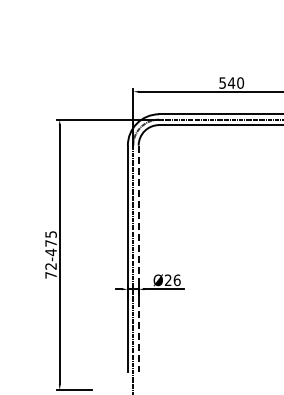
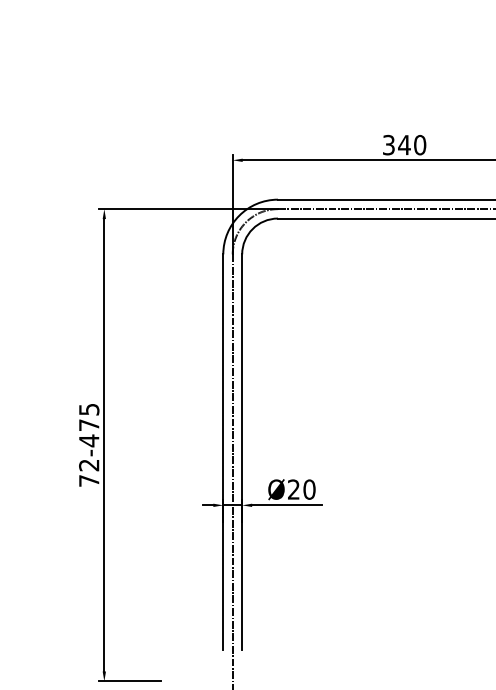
text: (222, 82) -> (388, 144), 540 -> 340
line: (138, 259) -> (241, 453), dashed -> solid
text: (177, 279) -> (309, 488), Ø26 -> Ø20

